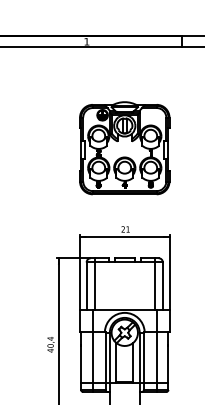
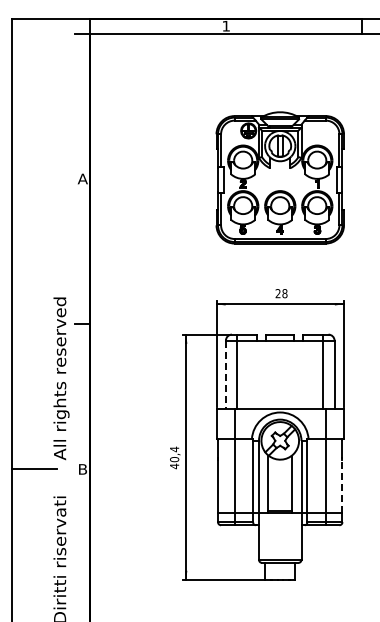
text: (127, 229) -> (284, 293), 21 -> 28
line: (86, 286) -> (225, 374), solid -> dashed
line: (168, 364) -> (342, 486), solid -> dashed

